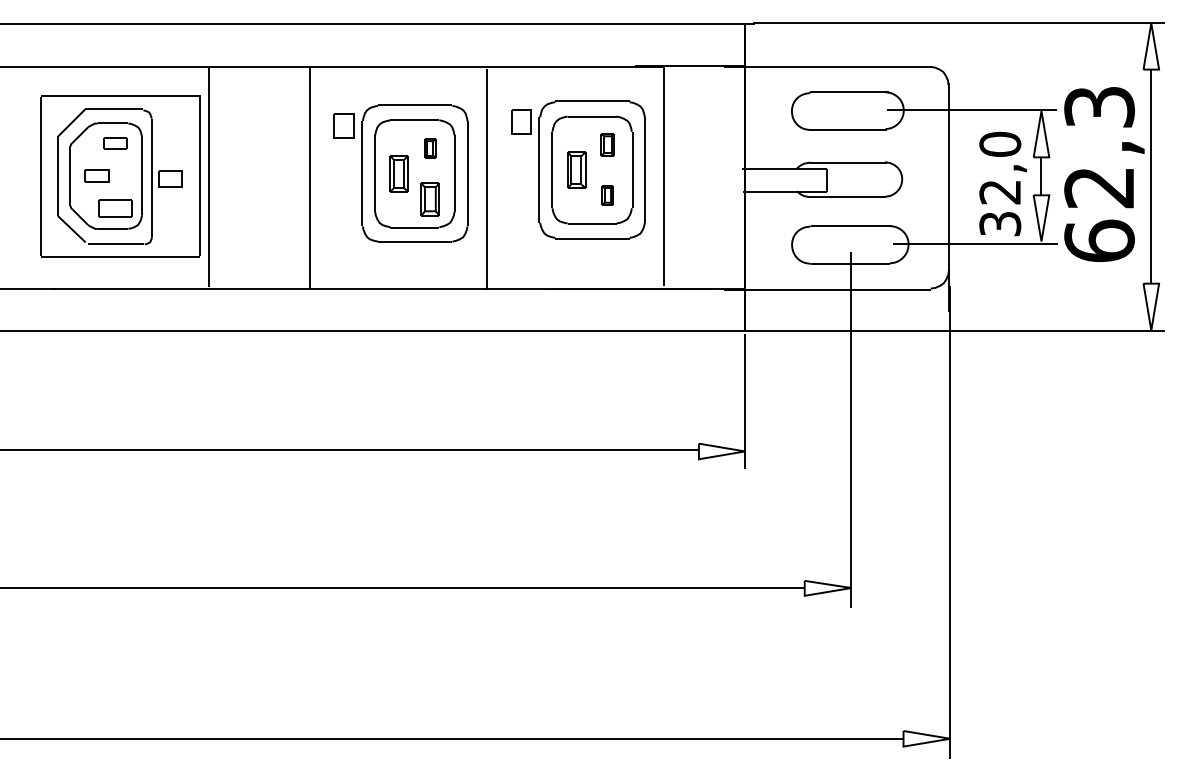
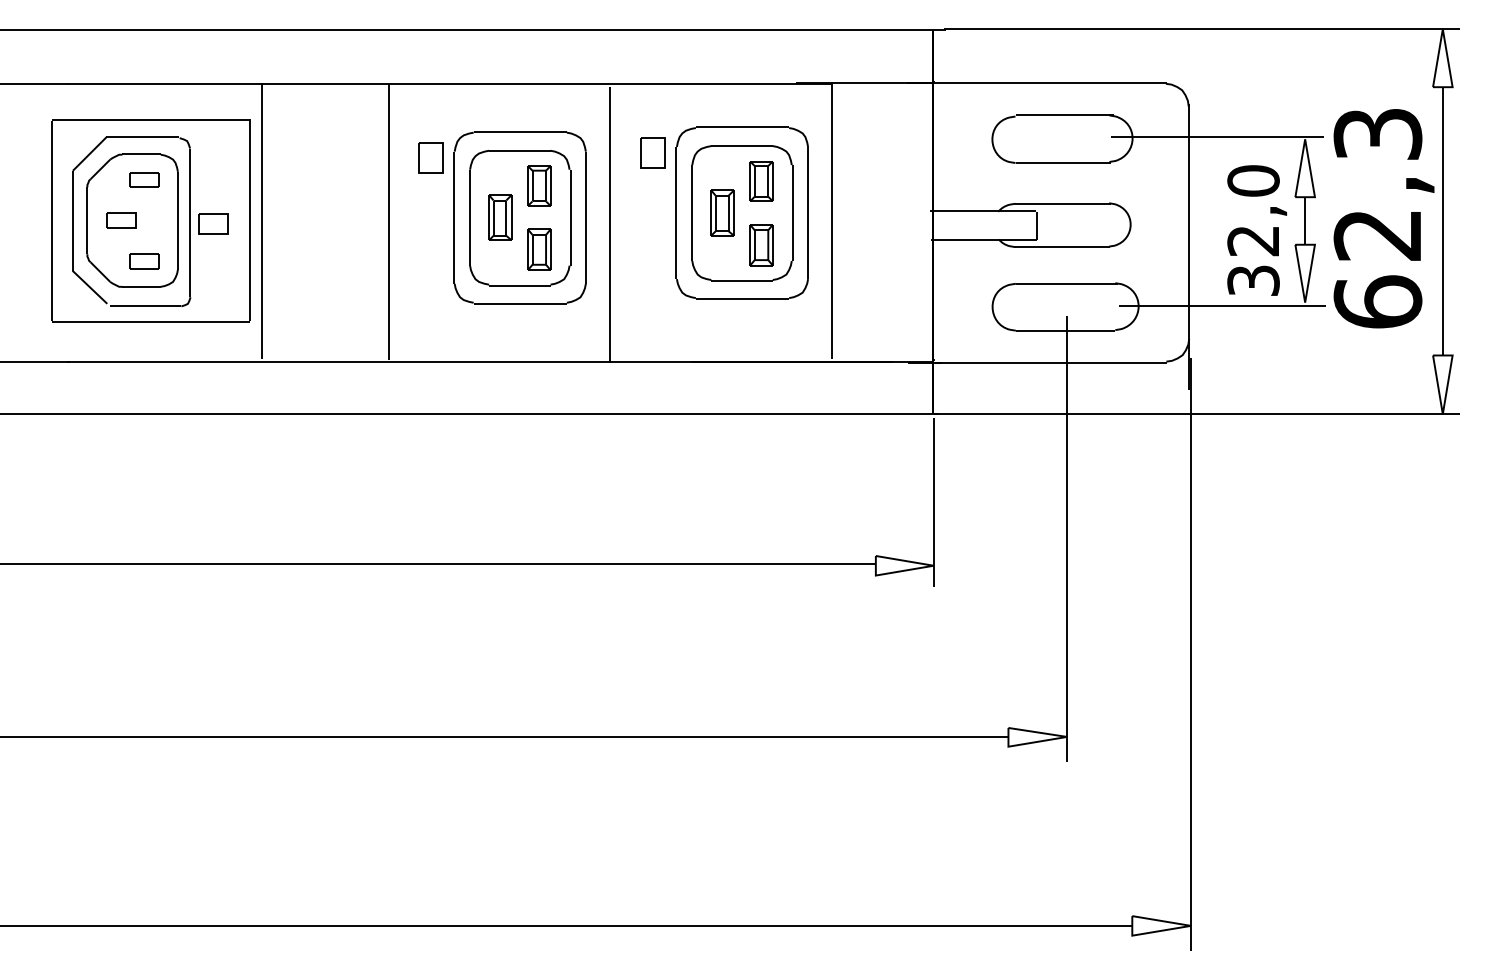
part: (607, 144) -> (761, 181), size x1.43
part: (429, 148) -> (538, 186), size x1.67
part: (607, 195) -> (761, 244), size x1.67
part: (115, 208) -> (144, 261), size x0.71

